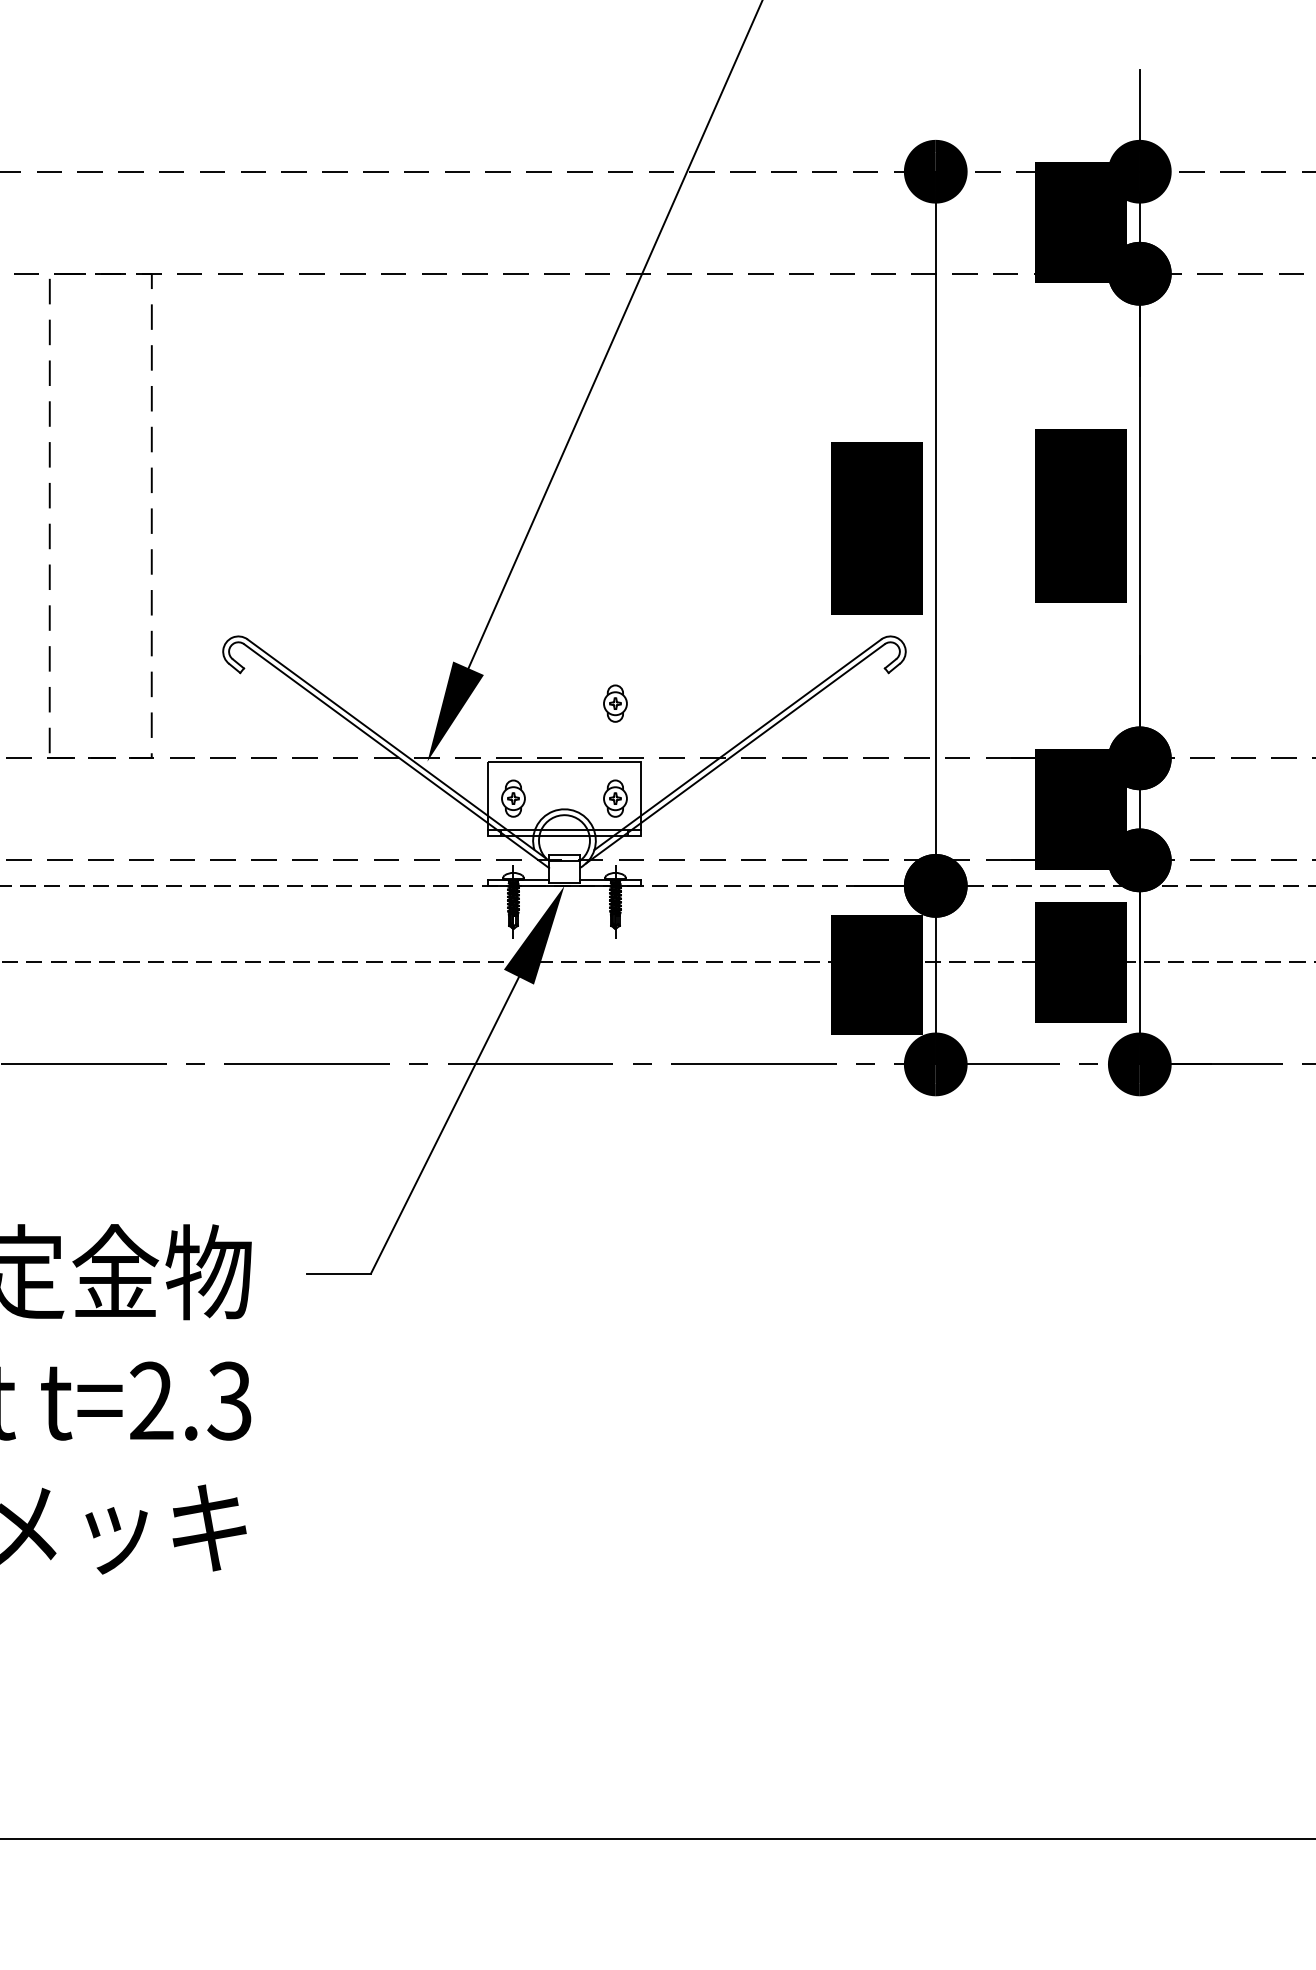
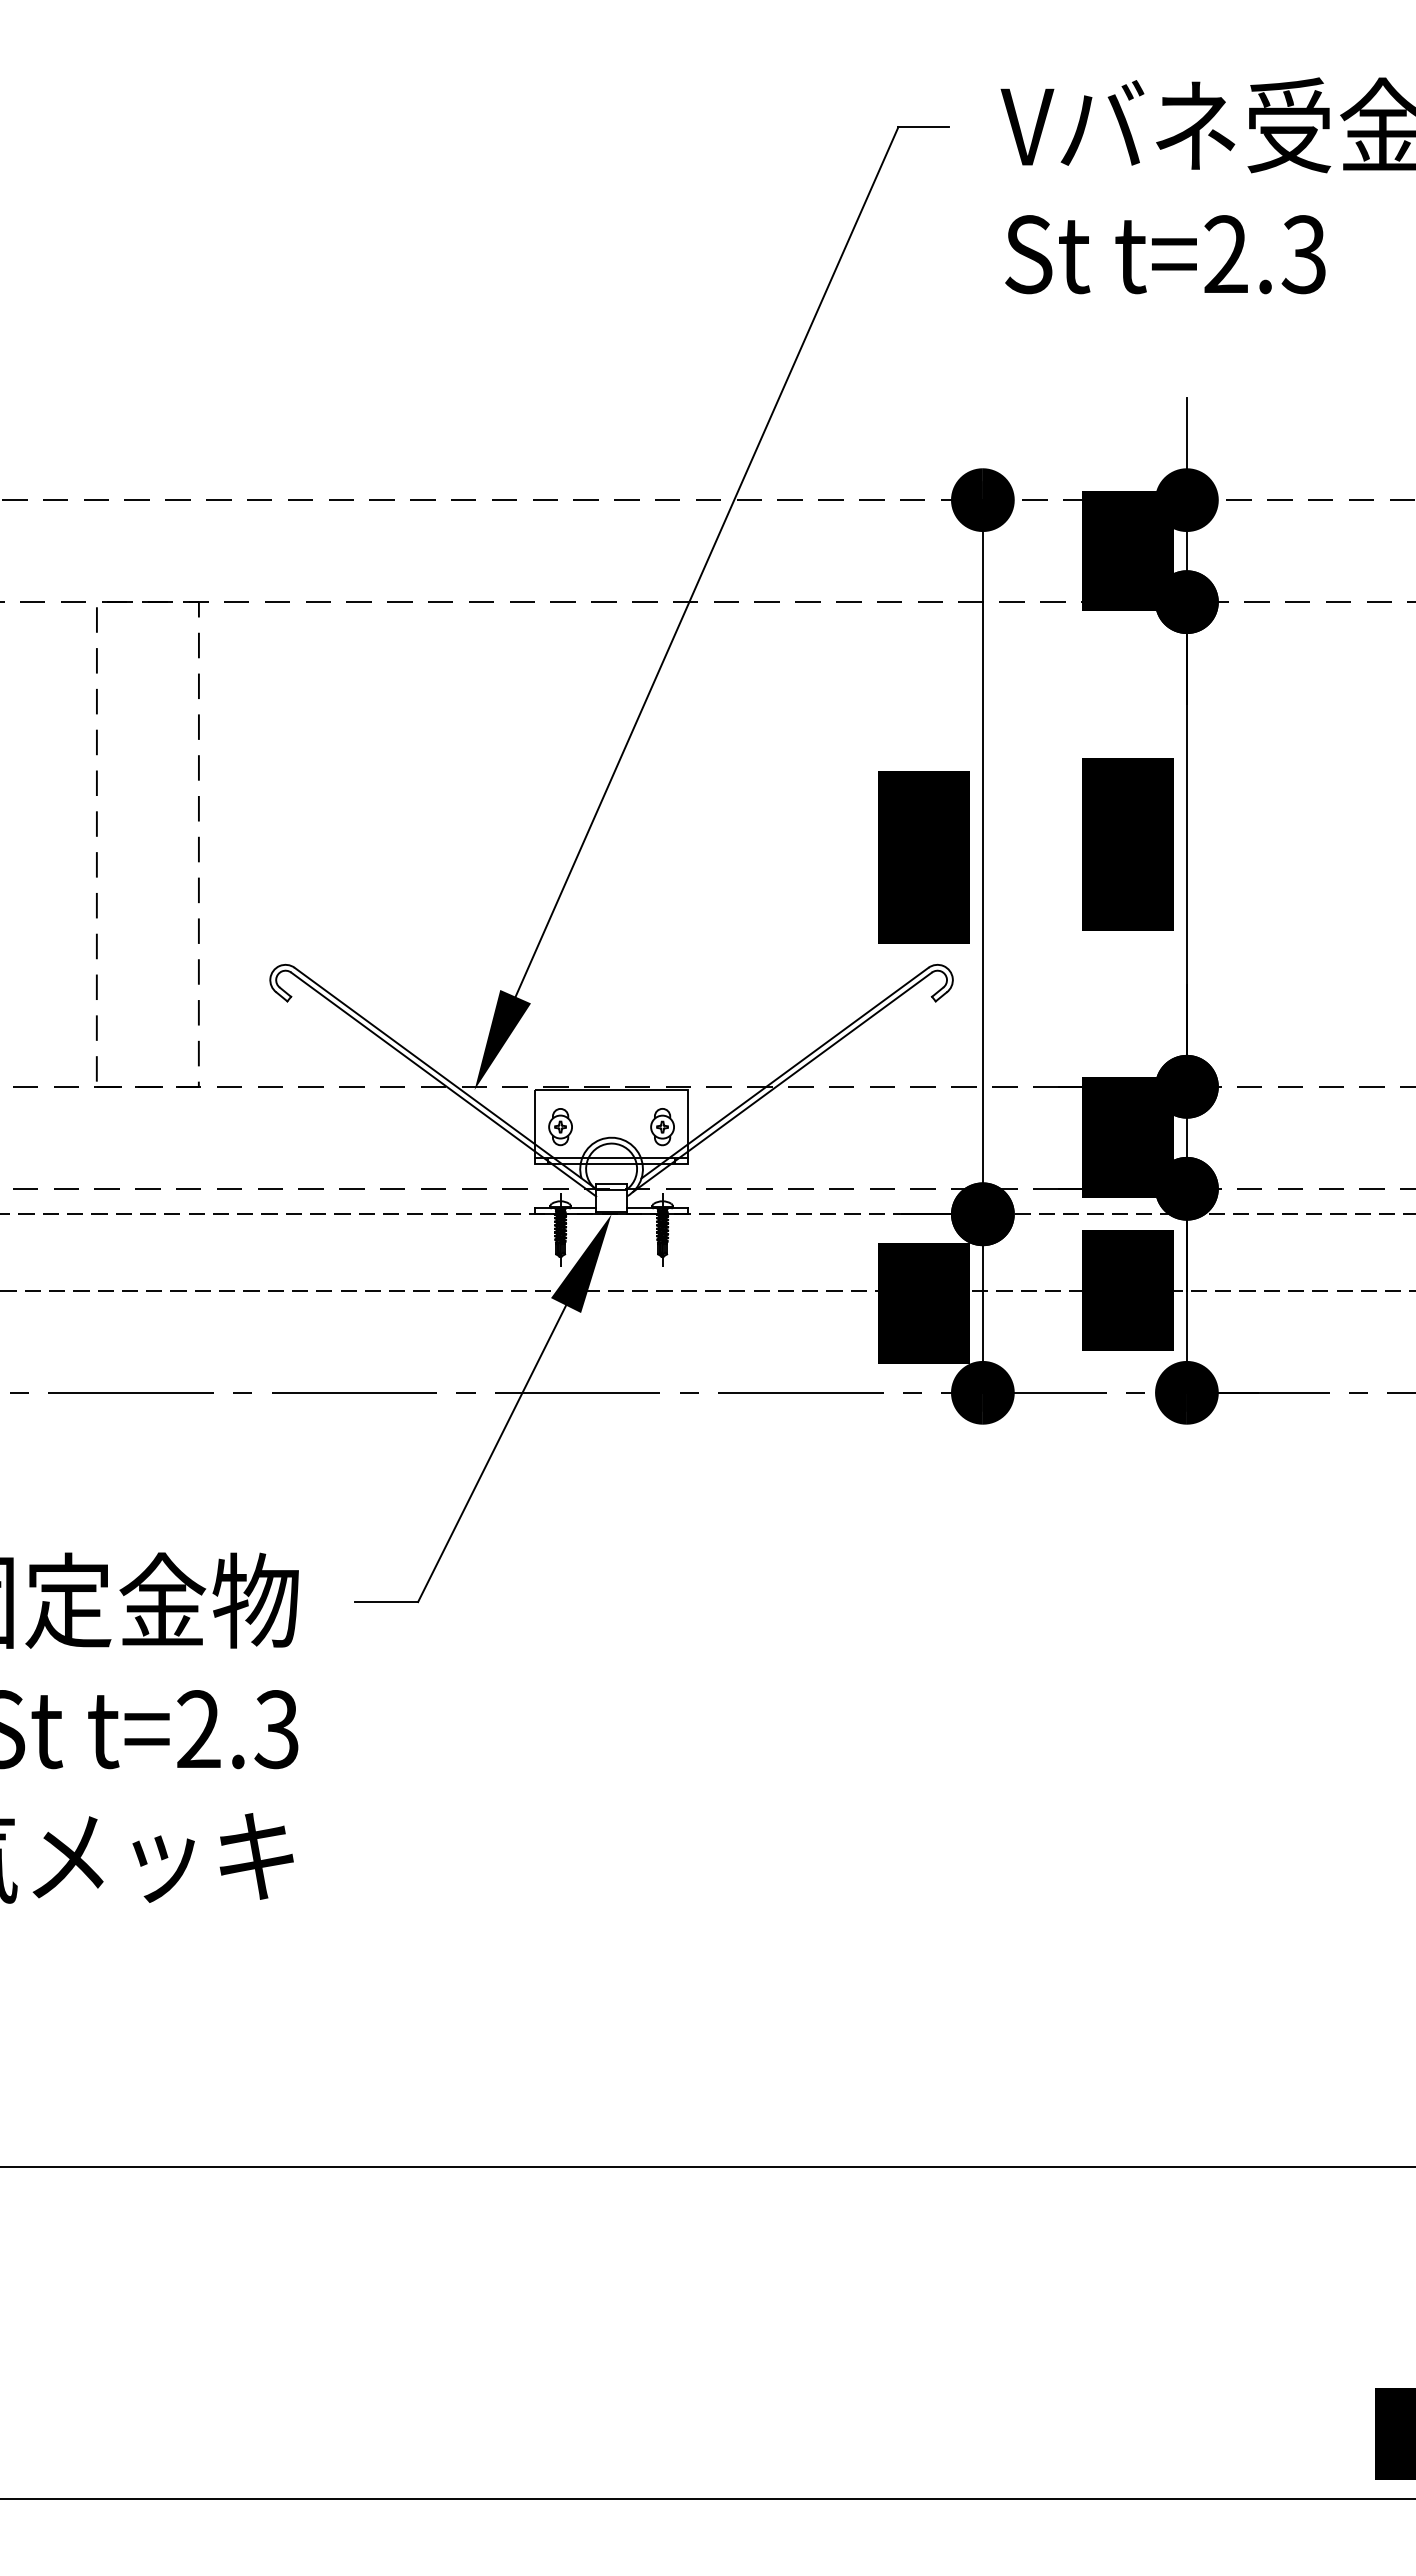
part: (615, 704) -> (662, 1032), removed

